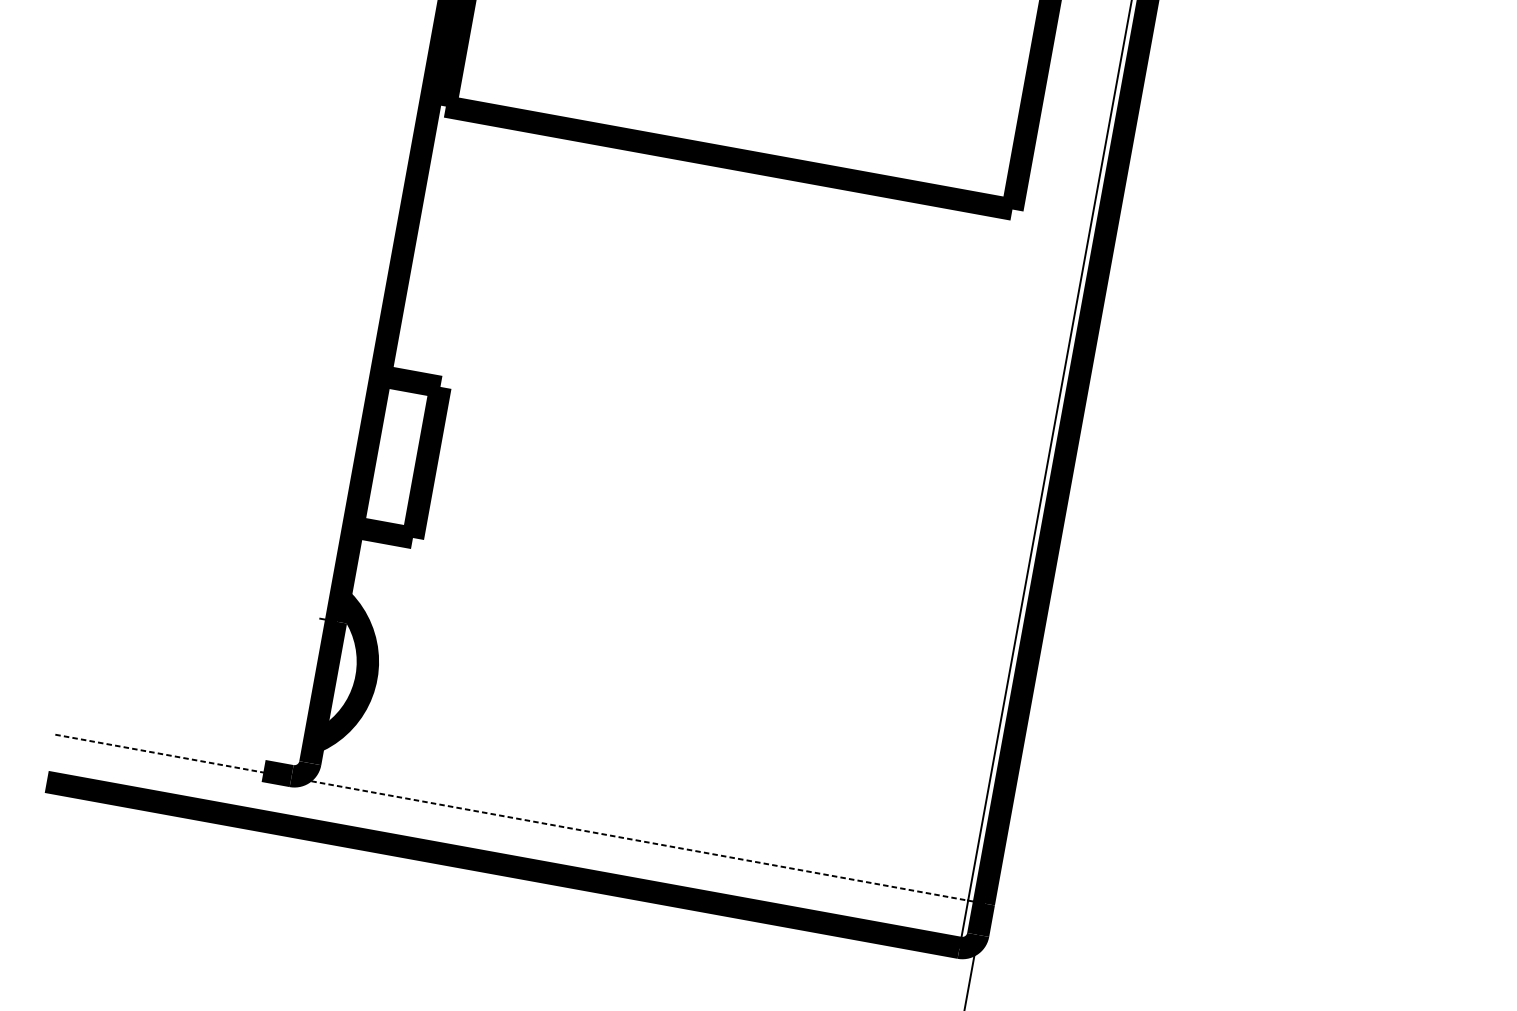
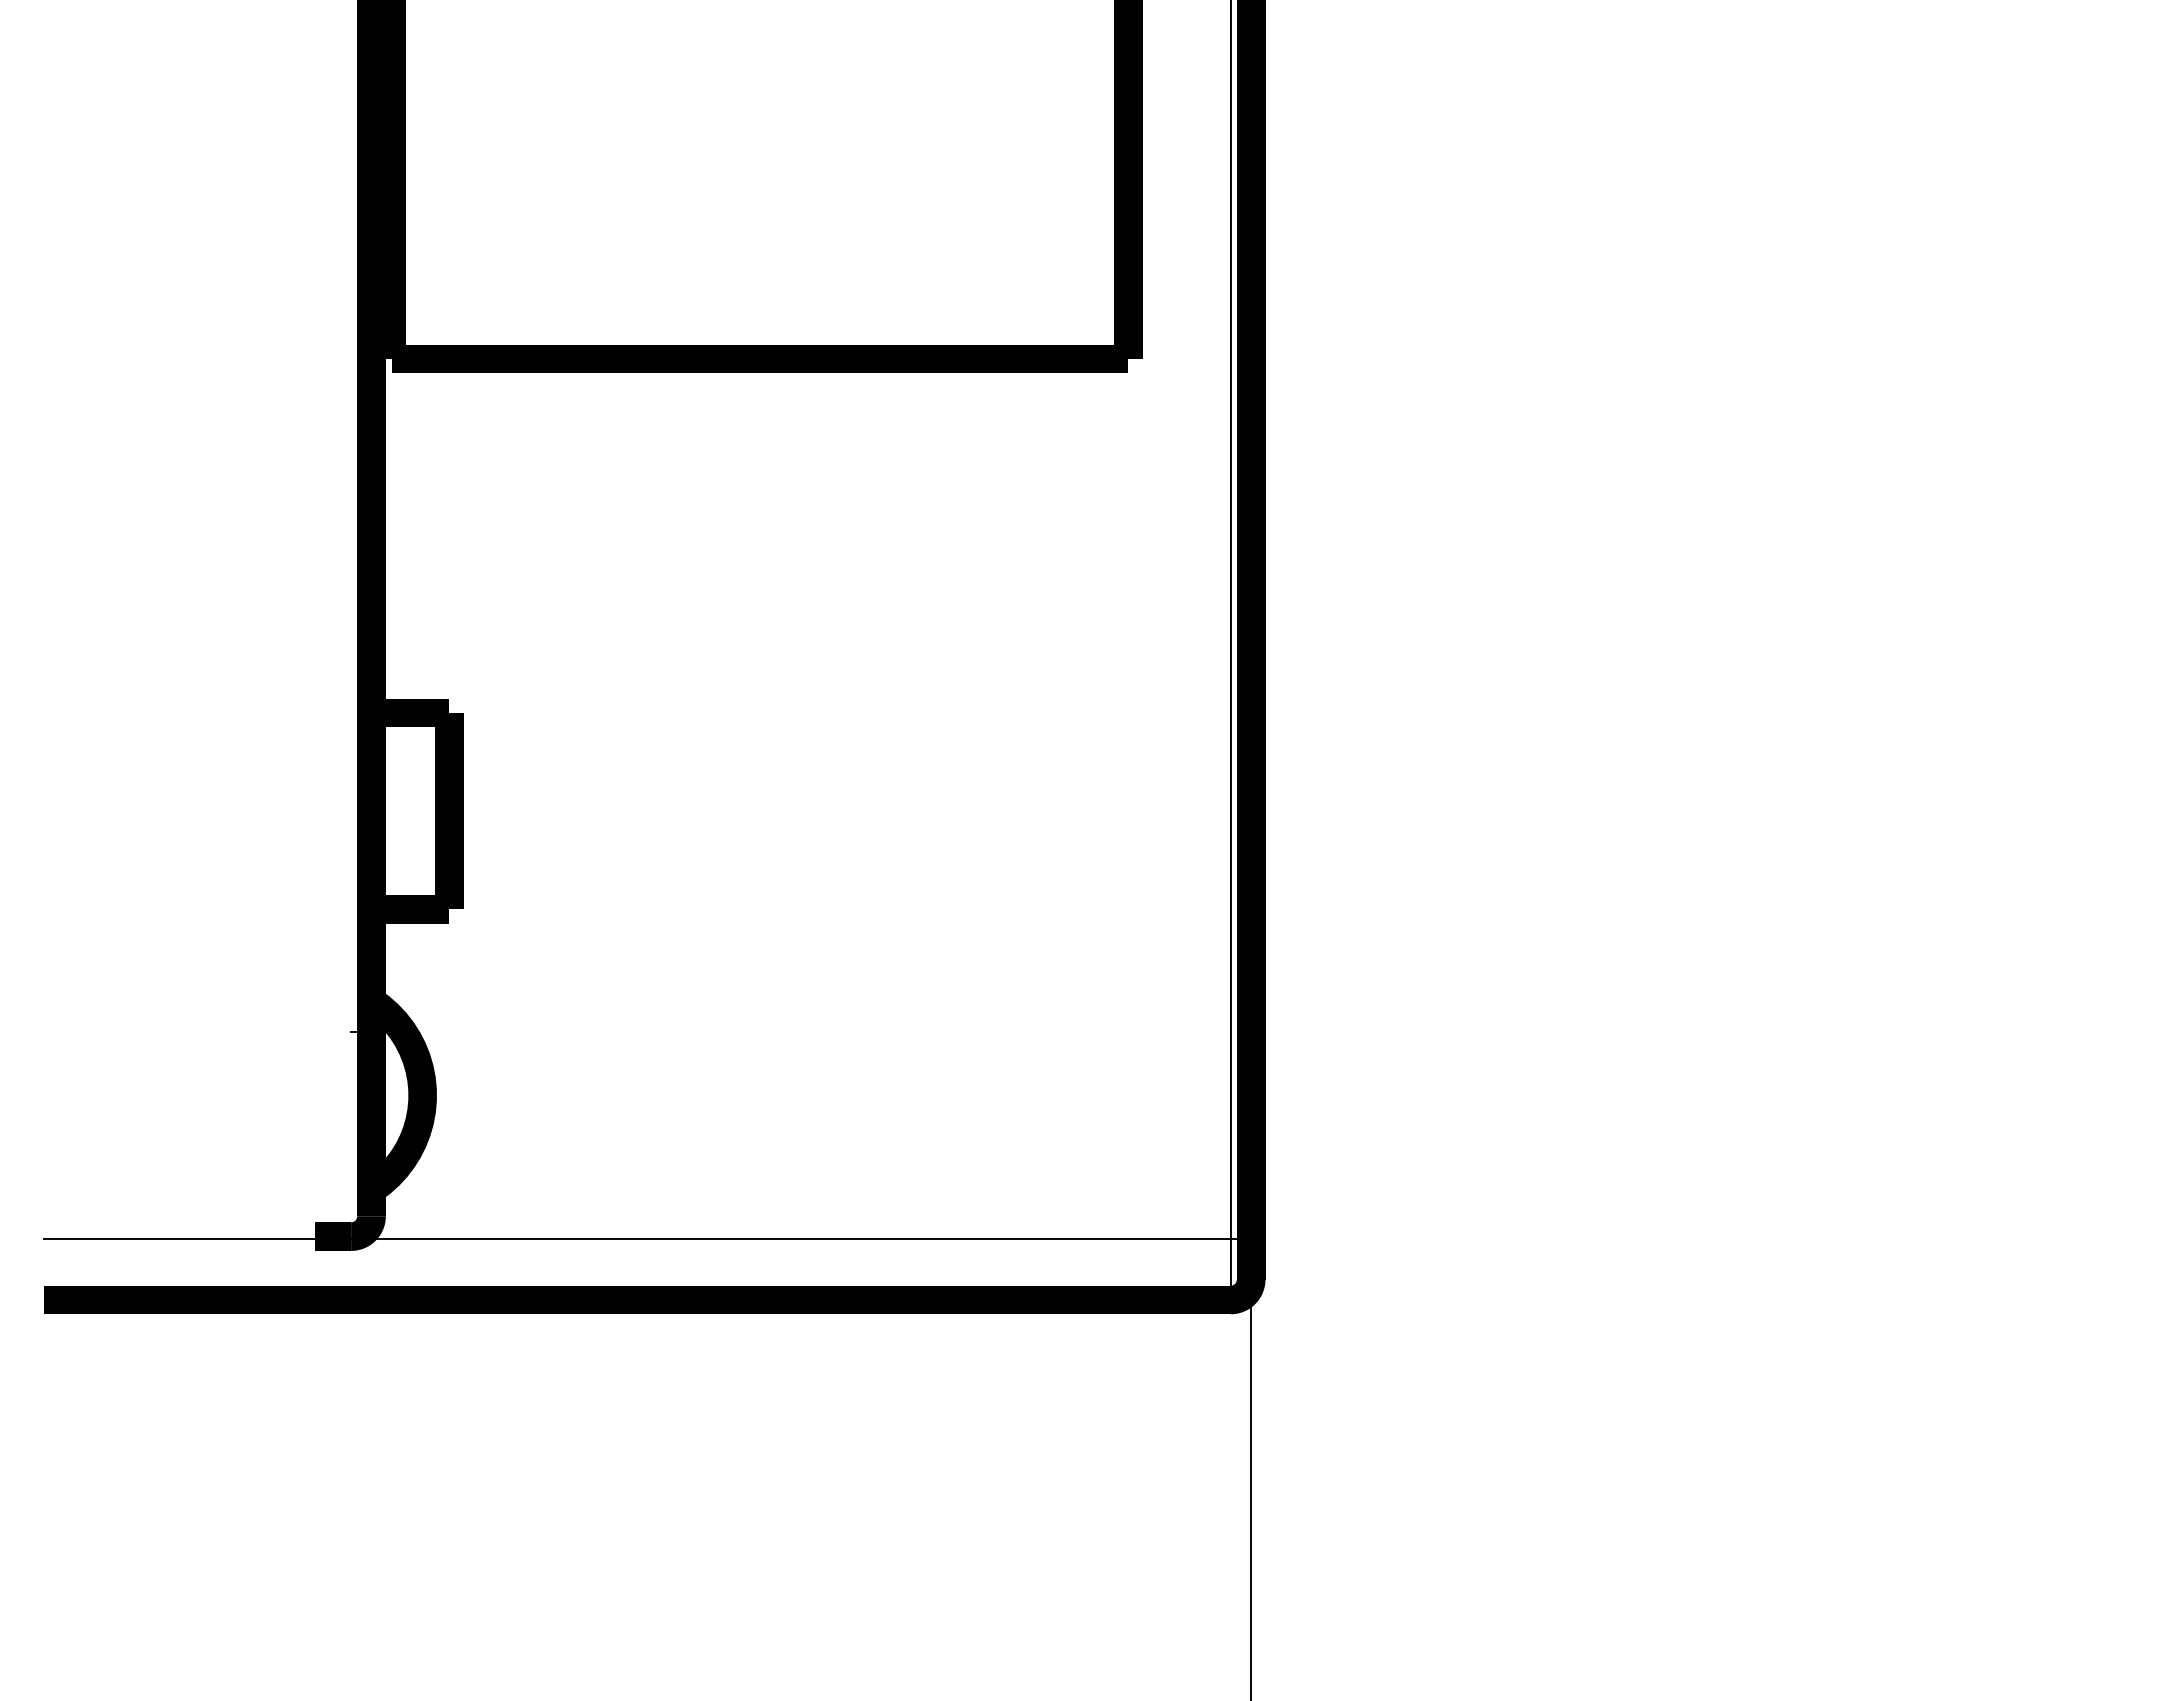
line: (512, 817) -> (638, 1238), dashed -> solid

